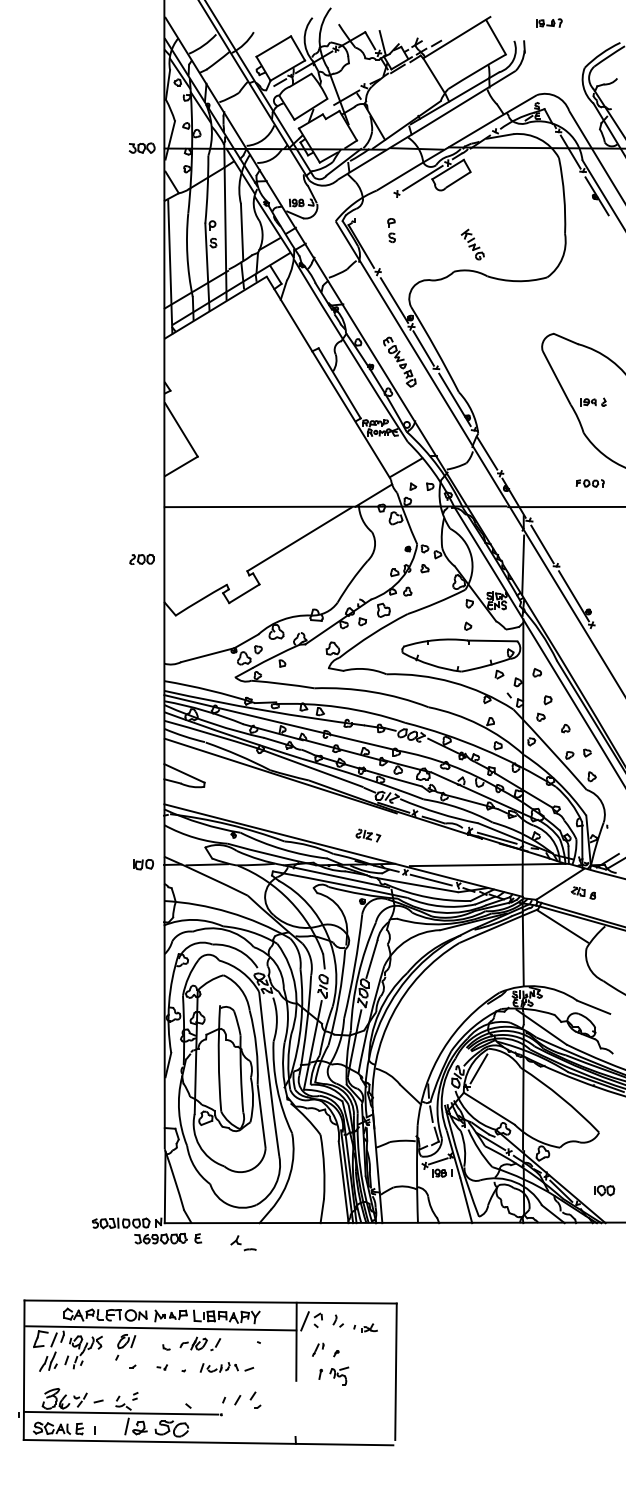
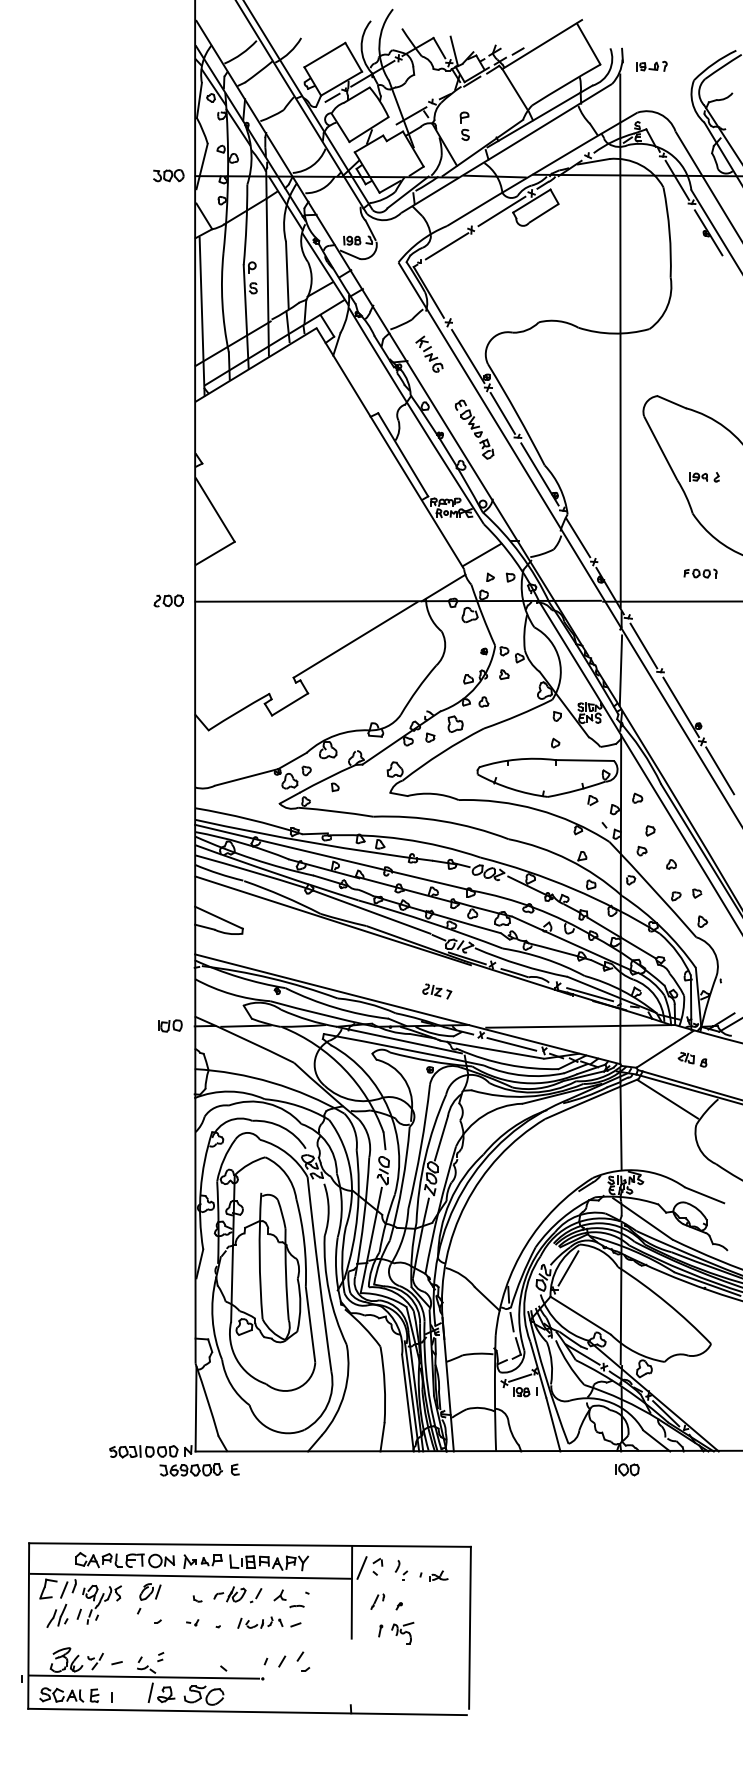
part: (549, 22) -> (652, 65), moved
line: (376, 207) -> (446, 246), added
part: (391, 230) -> (464, 126), moved
part: (472, 244) -> (429, 354), moved
line: (522, 287) -> (620, 341), added
part: (141, 558) -> (167, 599), moved
line: (606, 649) -> (719, 770), added
part: (604, 1190) -> (627, 1469), moved
part: (243, 1243) -> (289, 1599), moved

